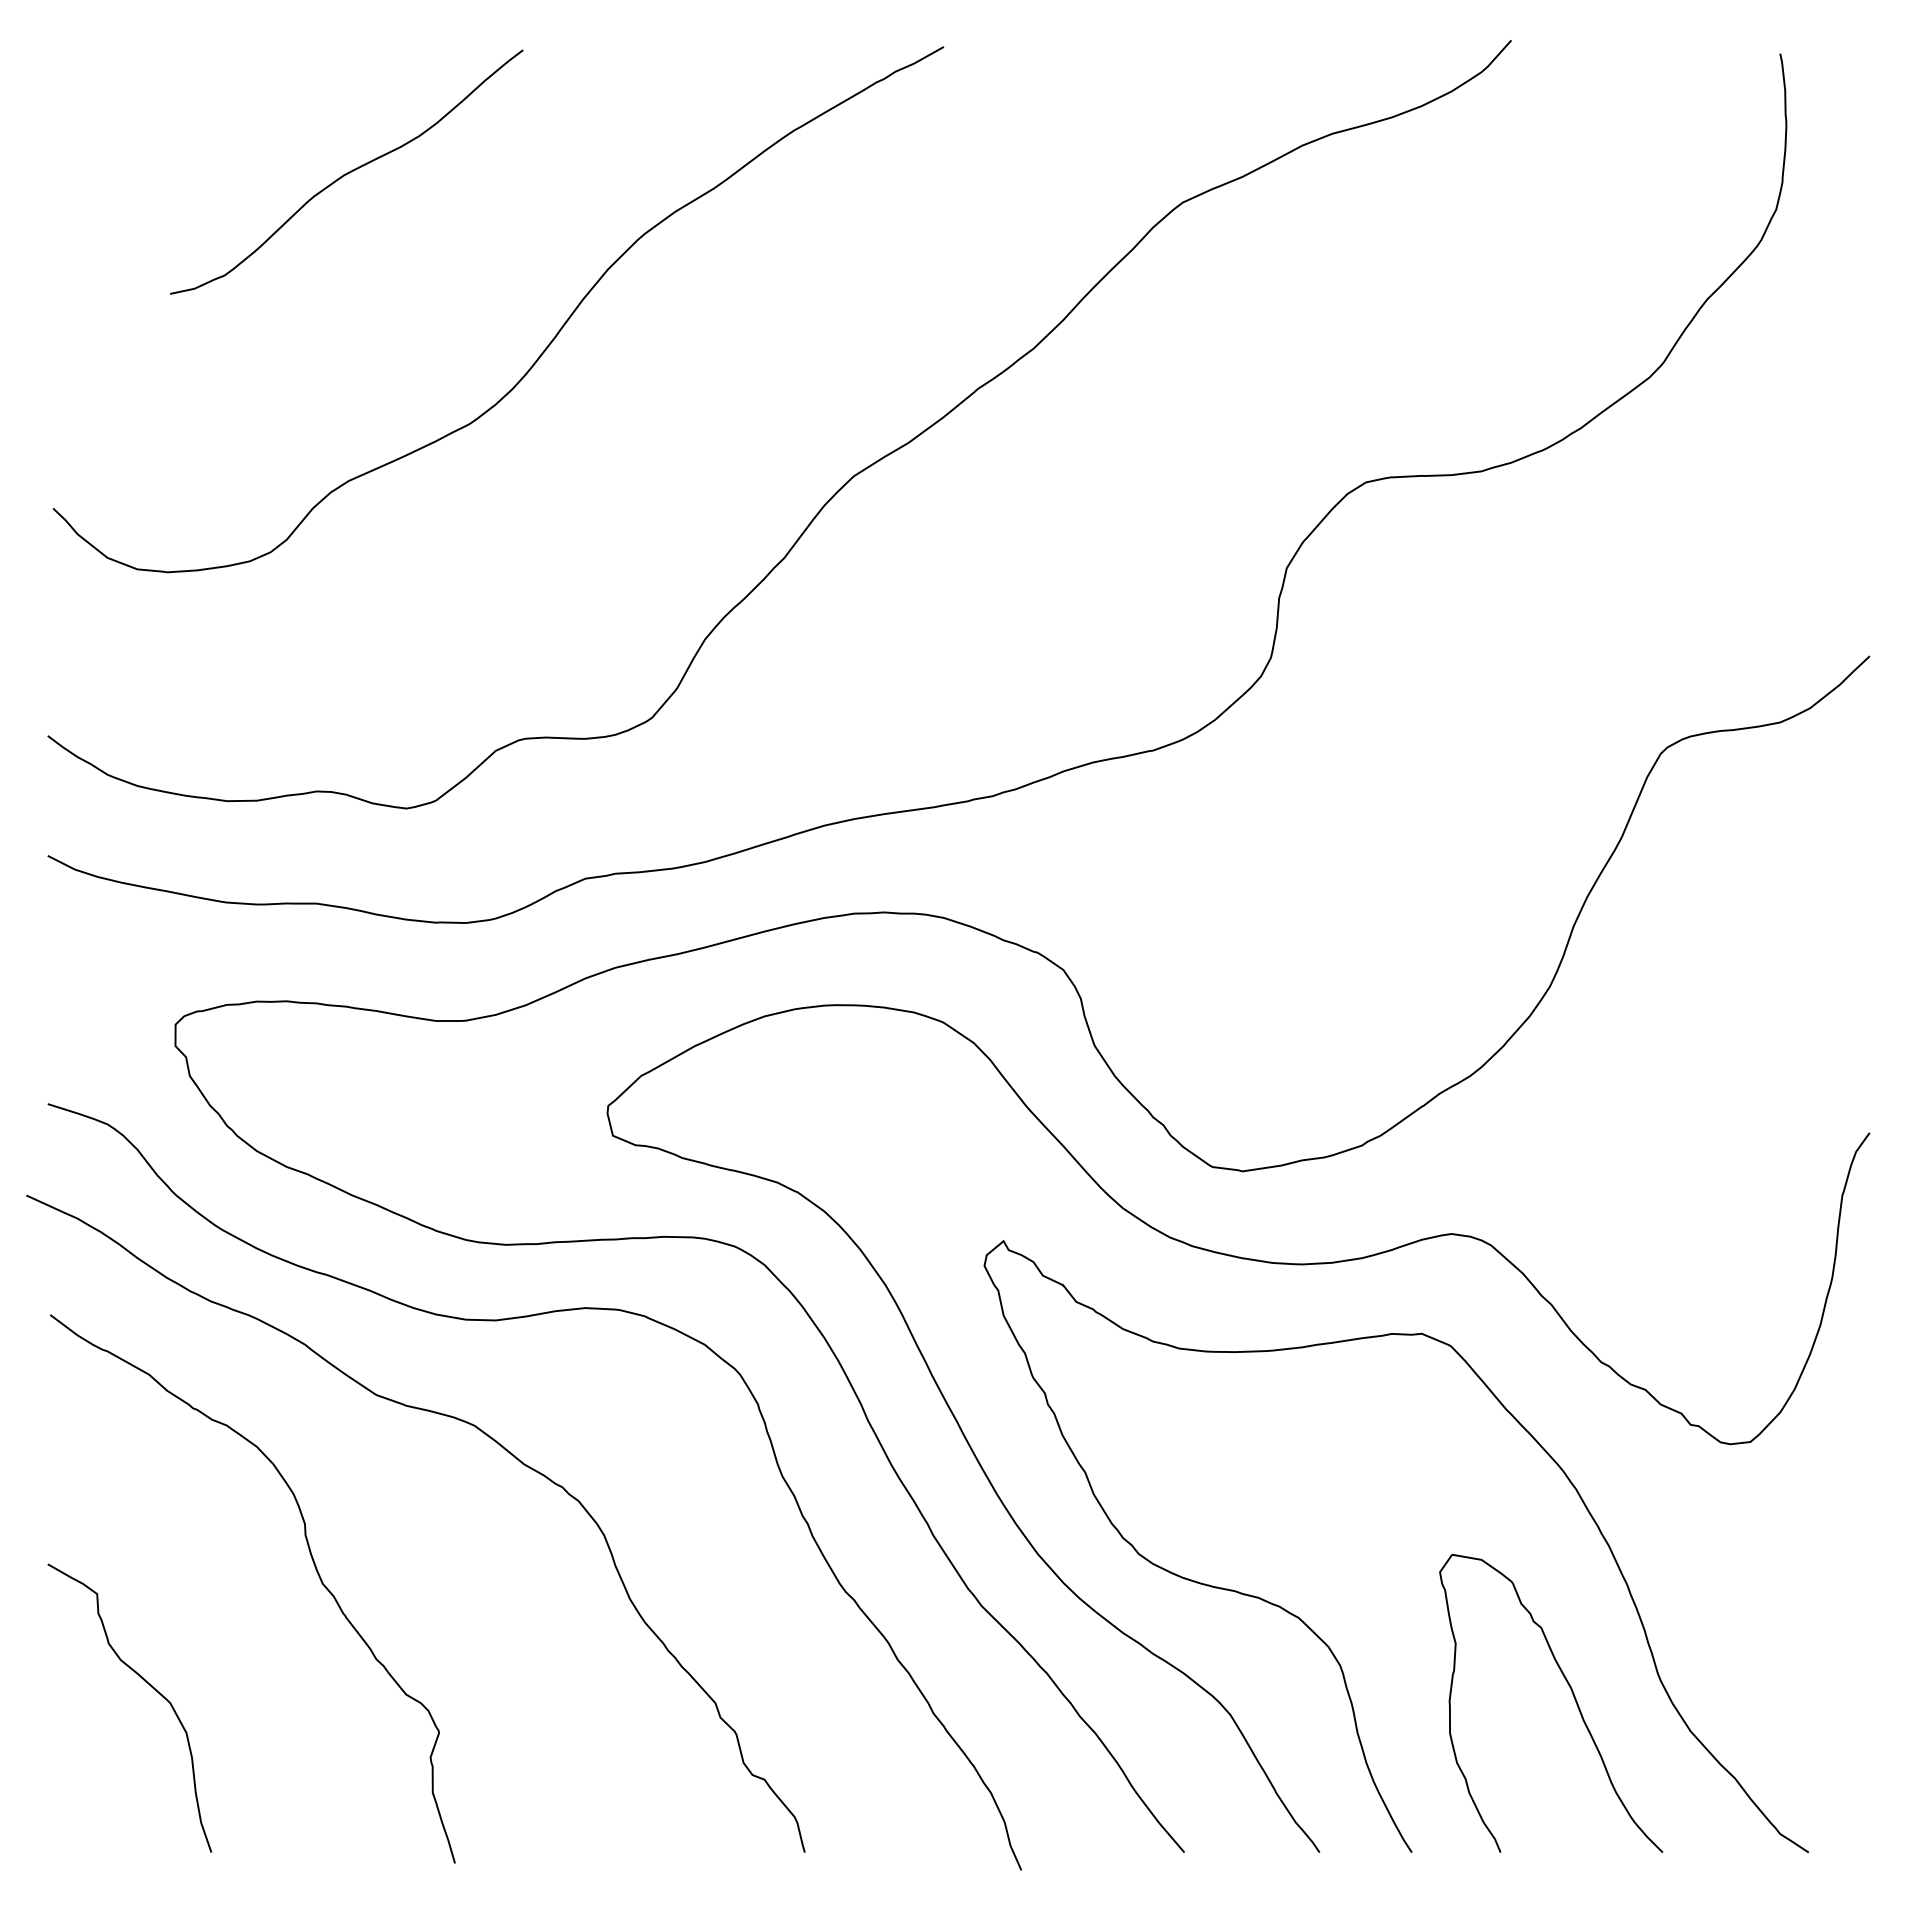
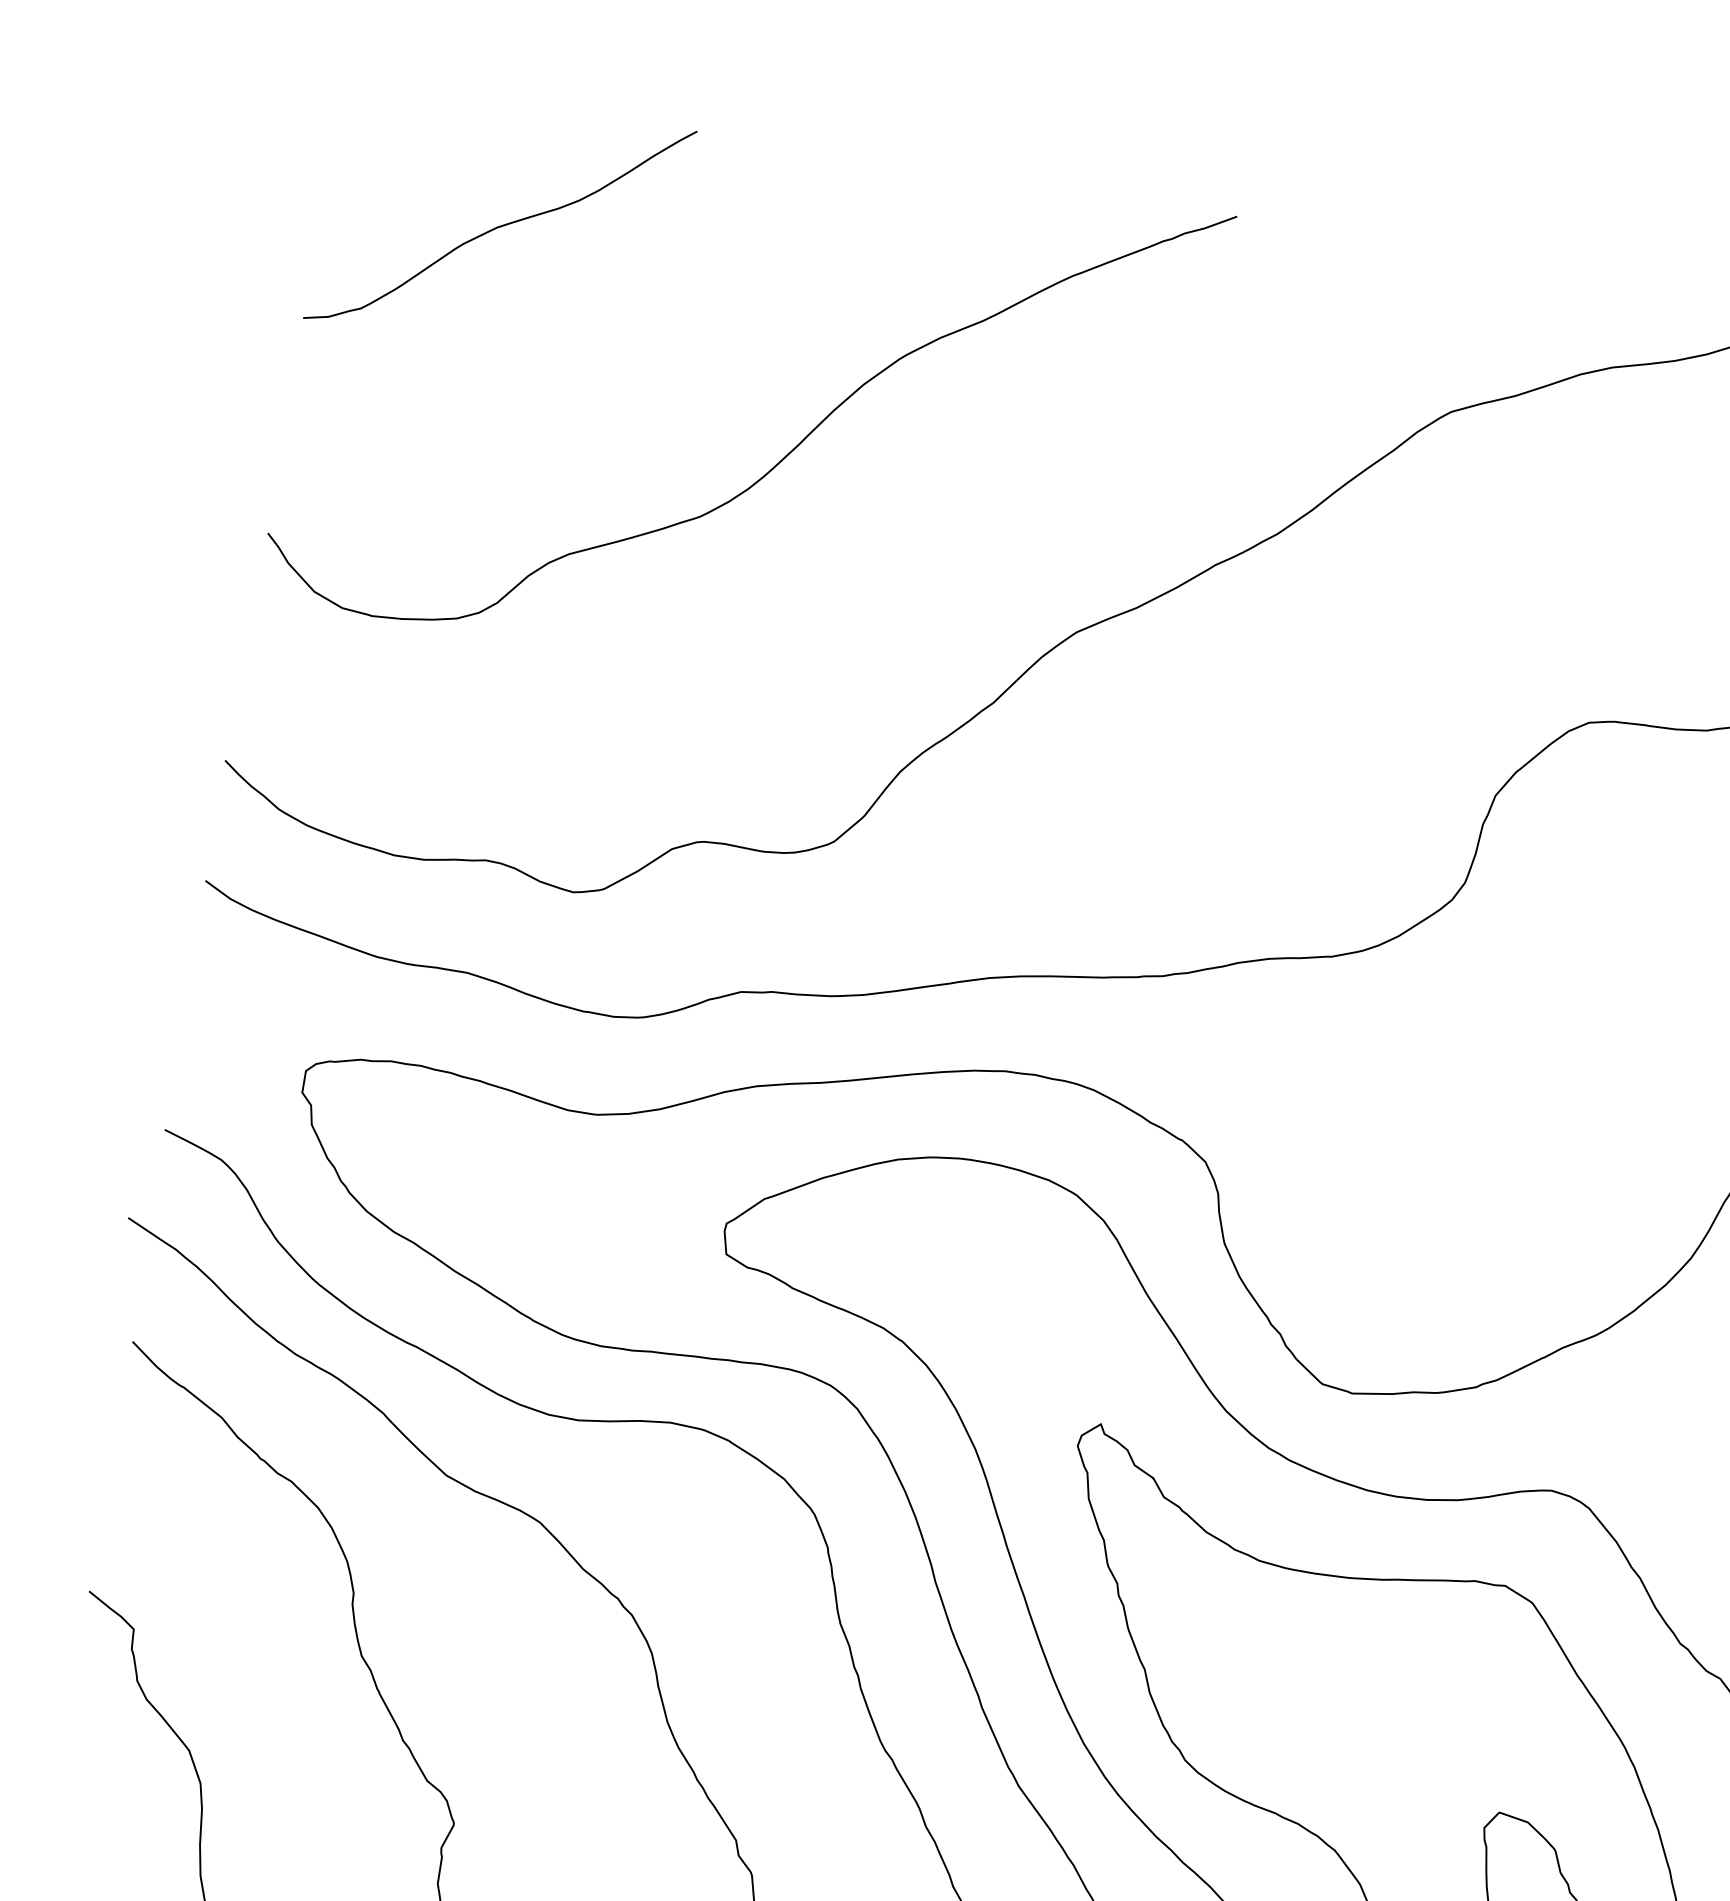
curve: (347, 172) -> (501, 225), moved

